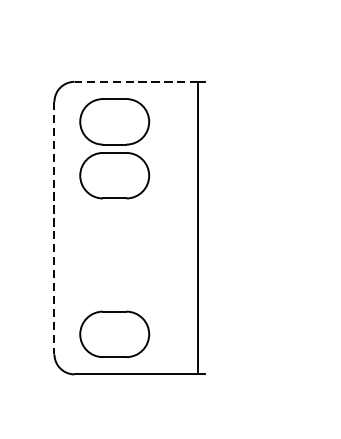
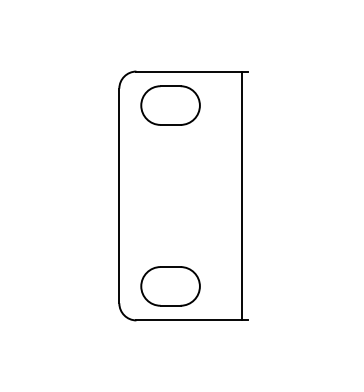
line: (136, 81) -> (189, 71), dashed -> solid
part: (114, 175) -> (170, 151), removed
line: (54, 228) -> (119, 196), dashed -> solid

